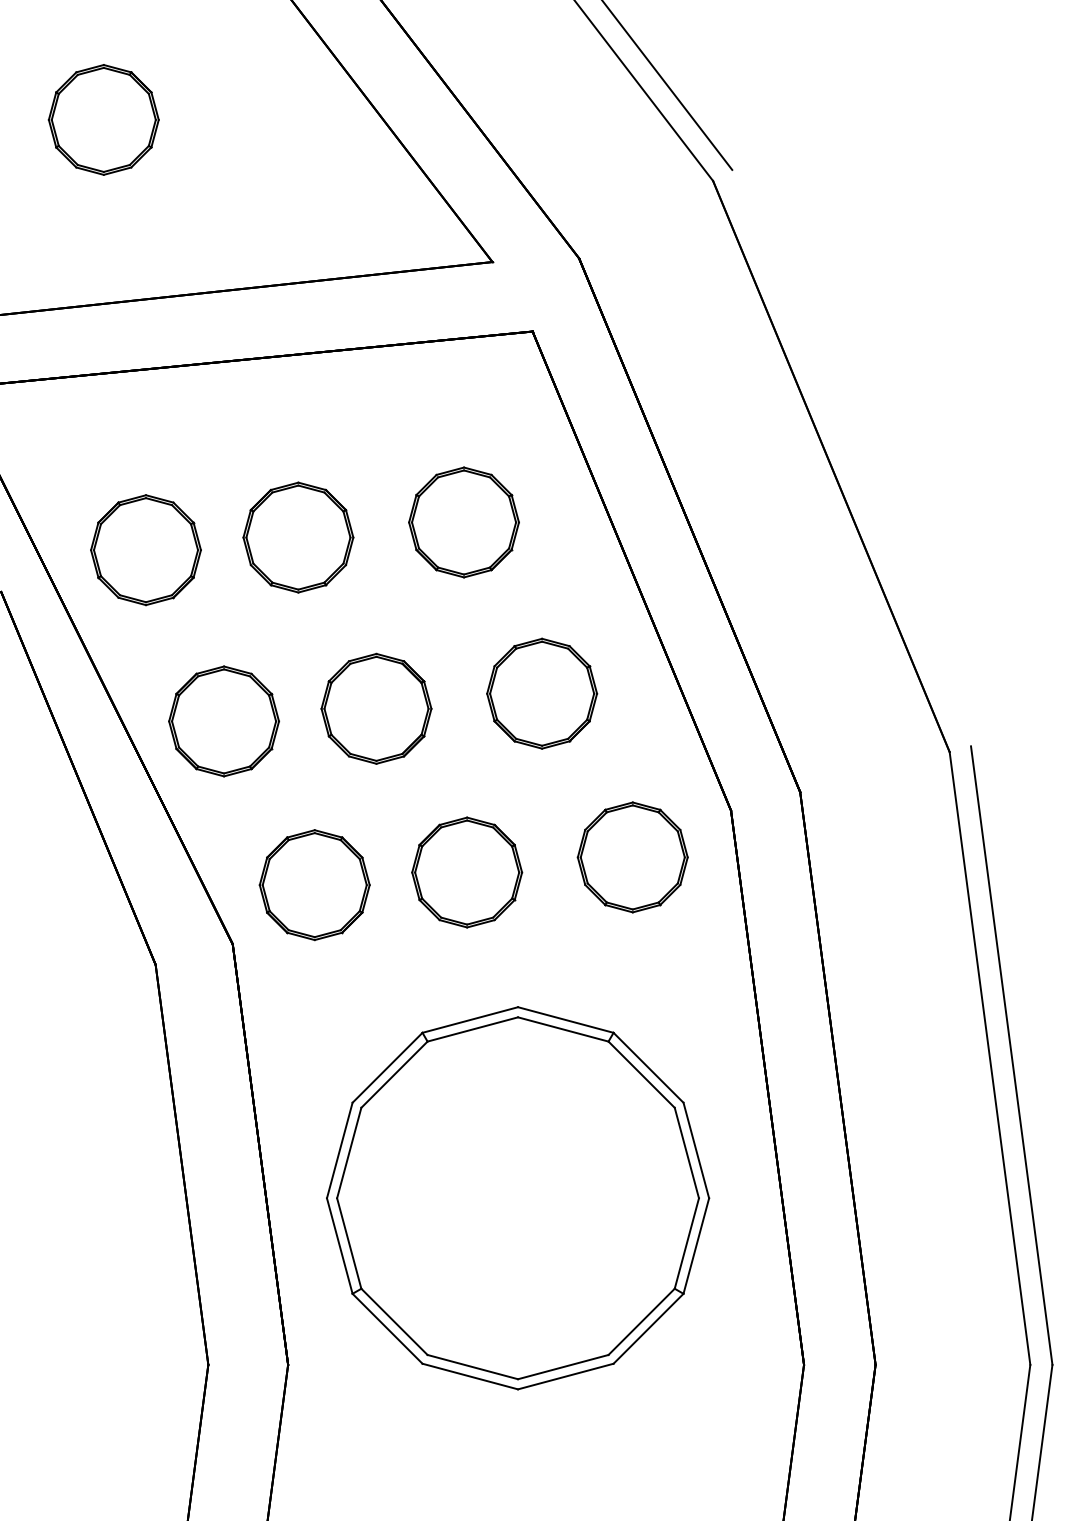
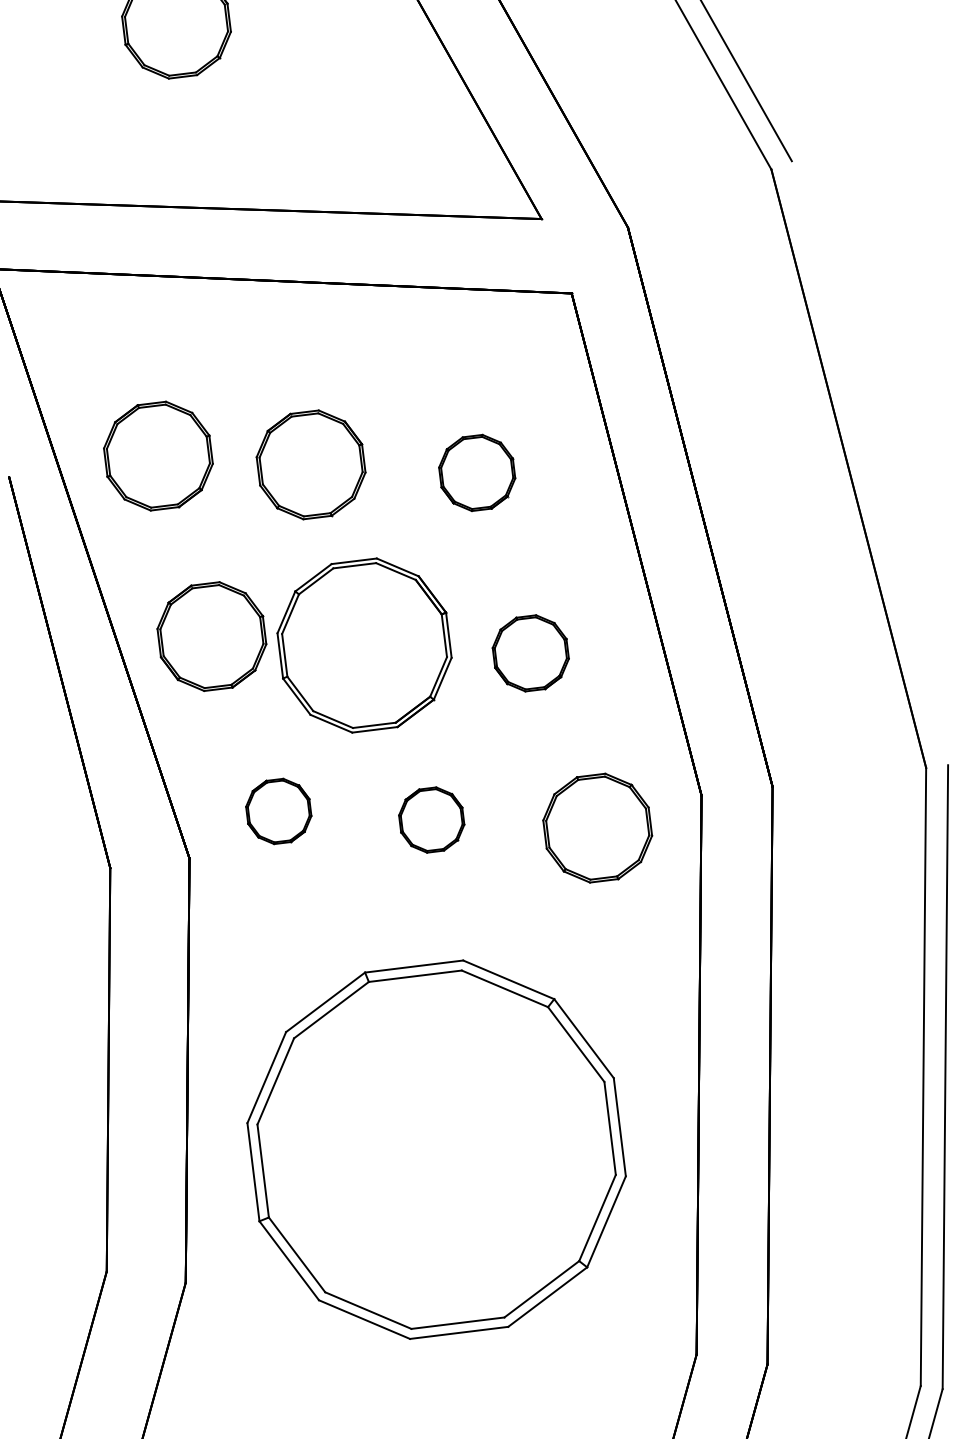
part: (463, 522) -> (476, 472), size x0.7
part: (542, 693) -> (531, 653), size x0.7
part: (376, 708) -> (364, 645), size x1.6
part: (467, 872) -> (431, 820), size x0.6
part: (314, 885) -> (278, 811), size x0.6

